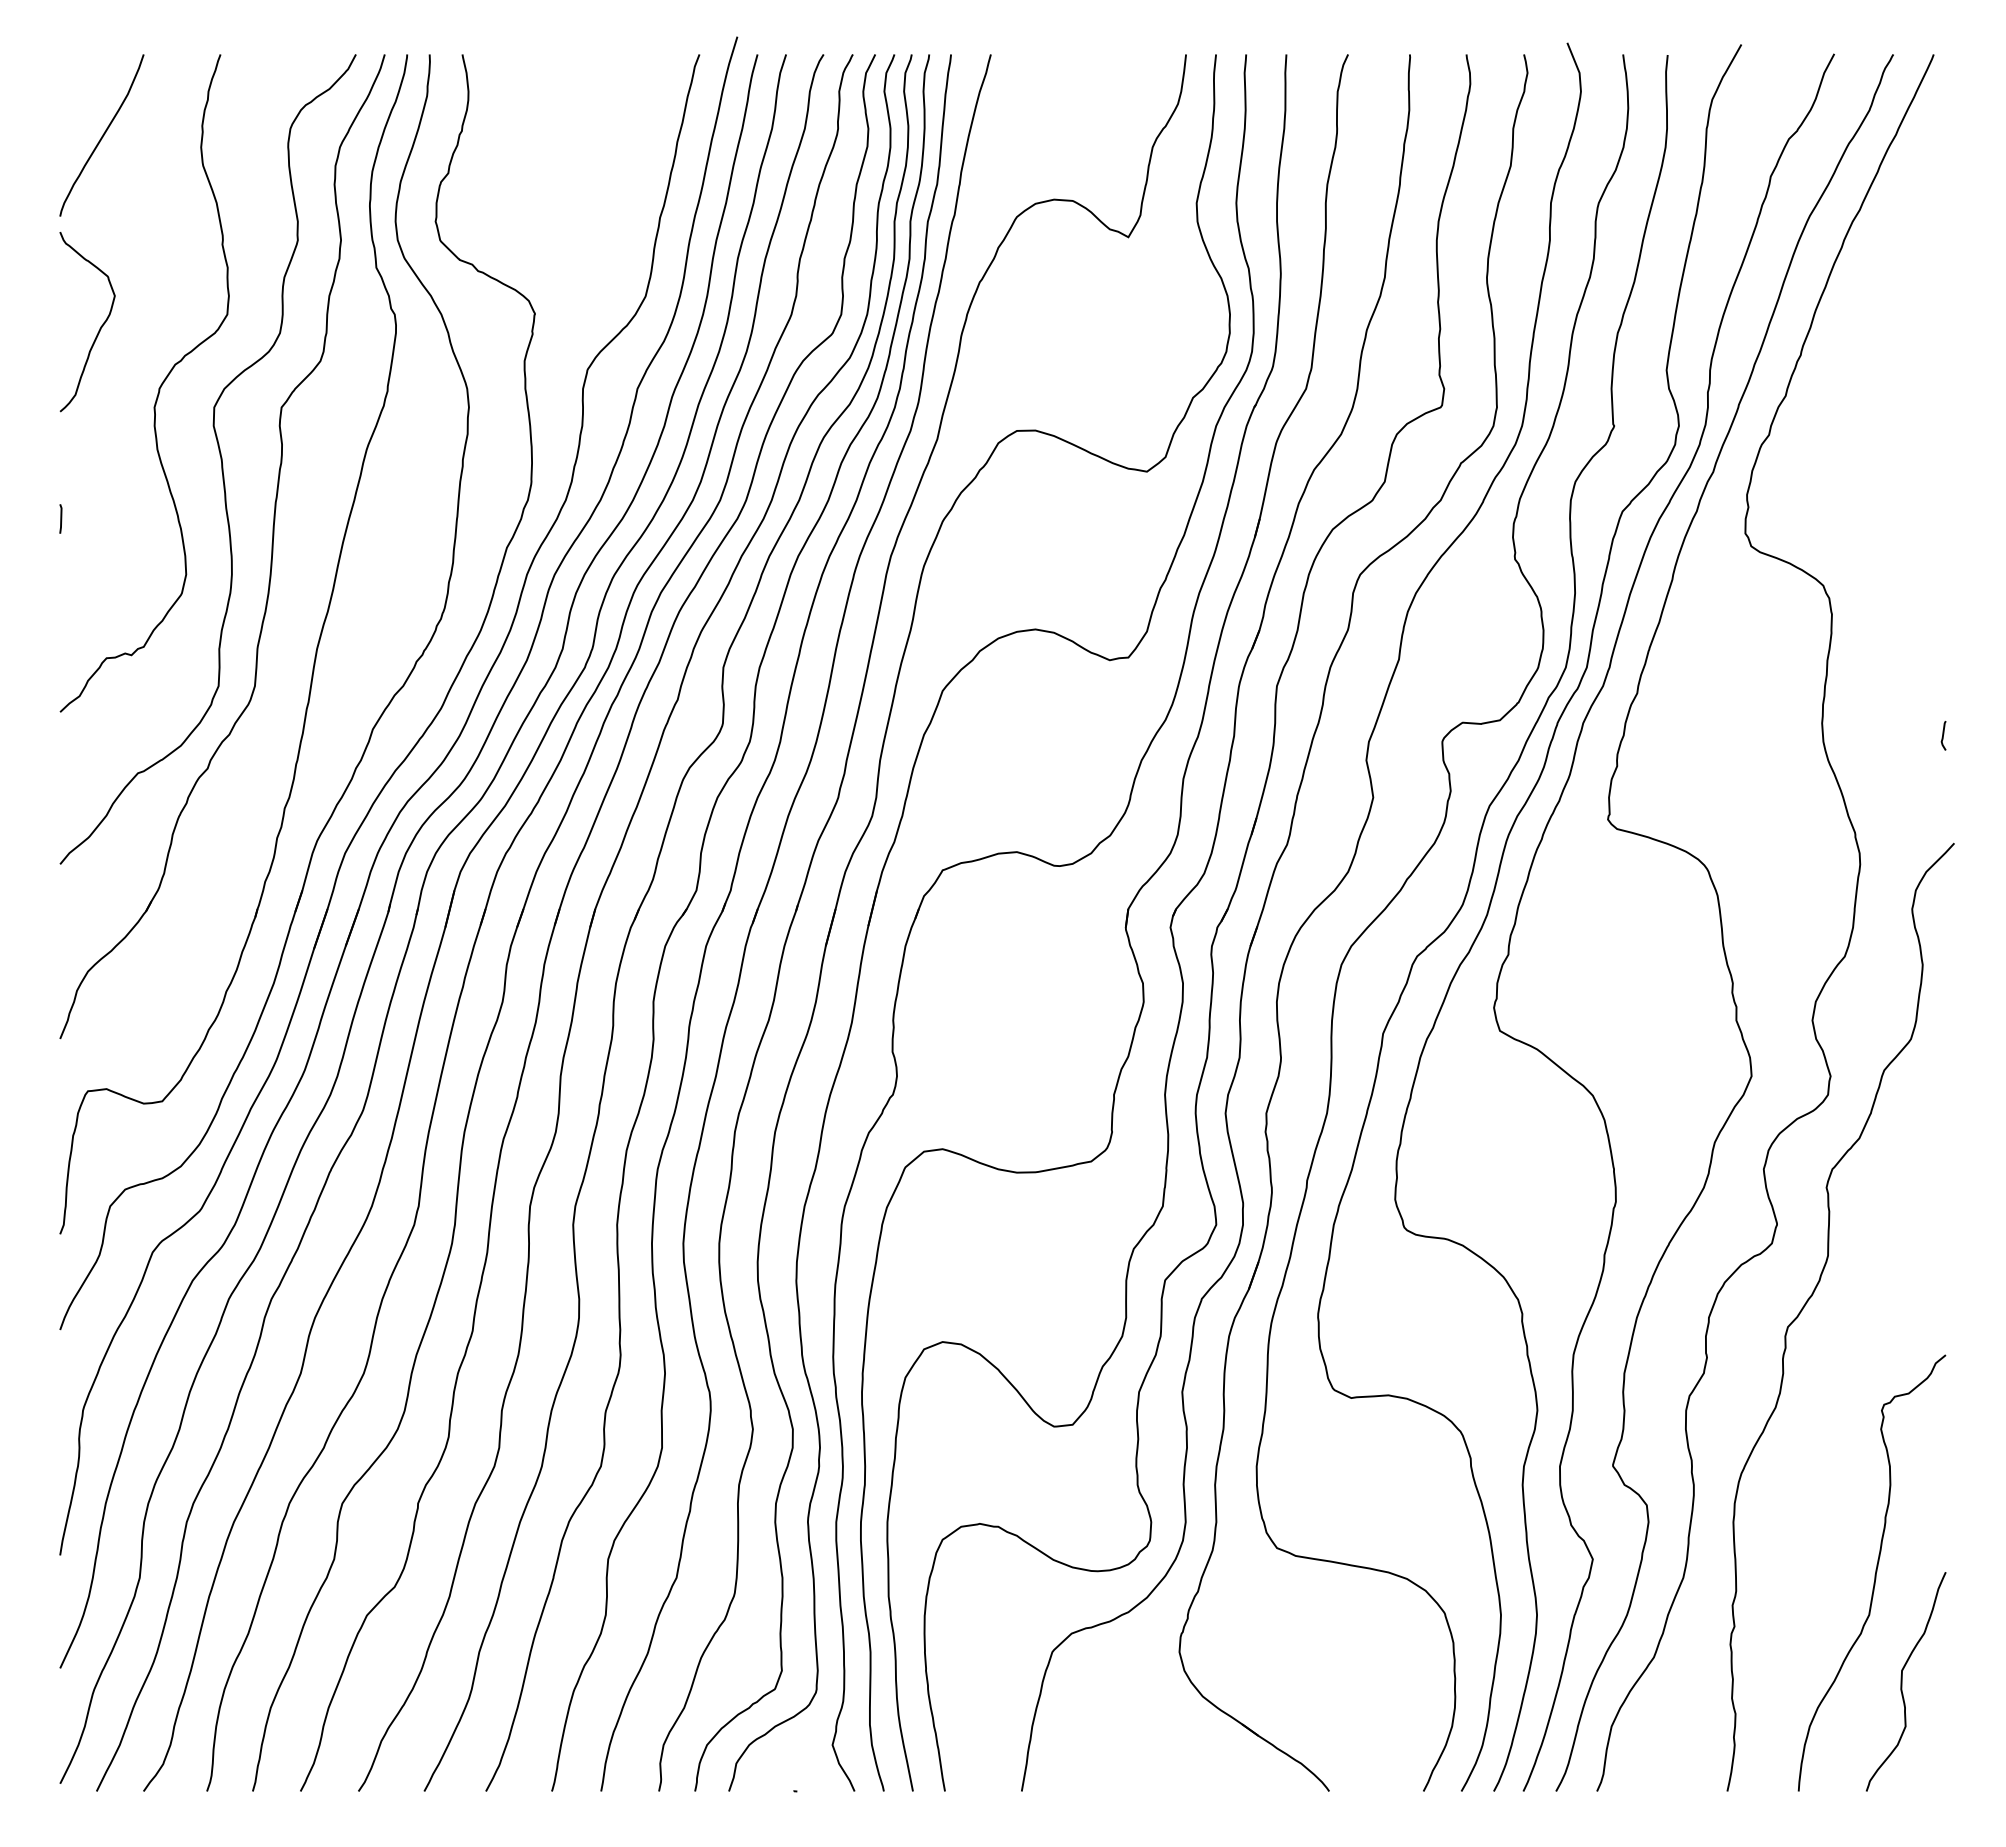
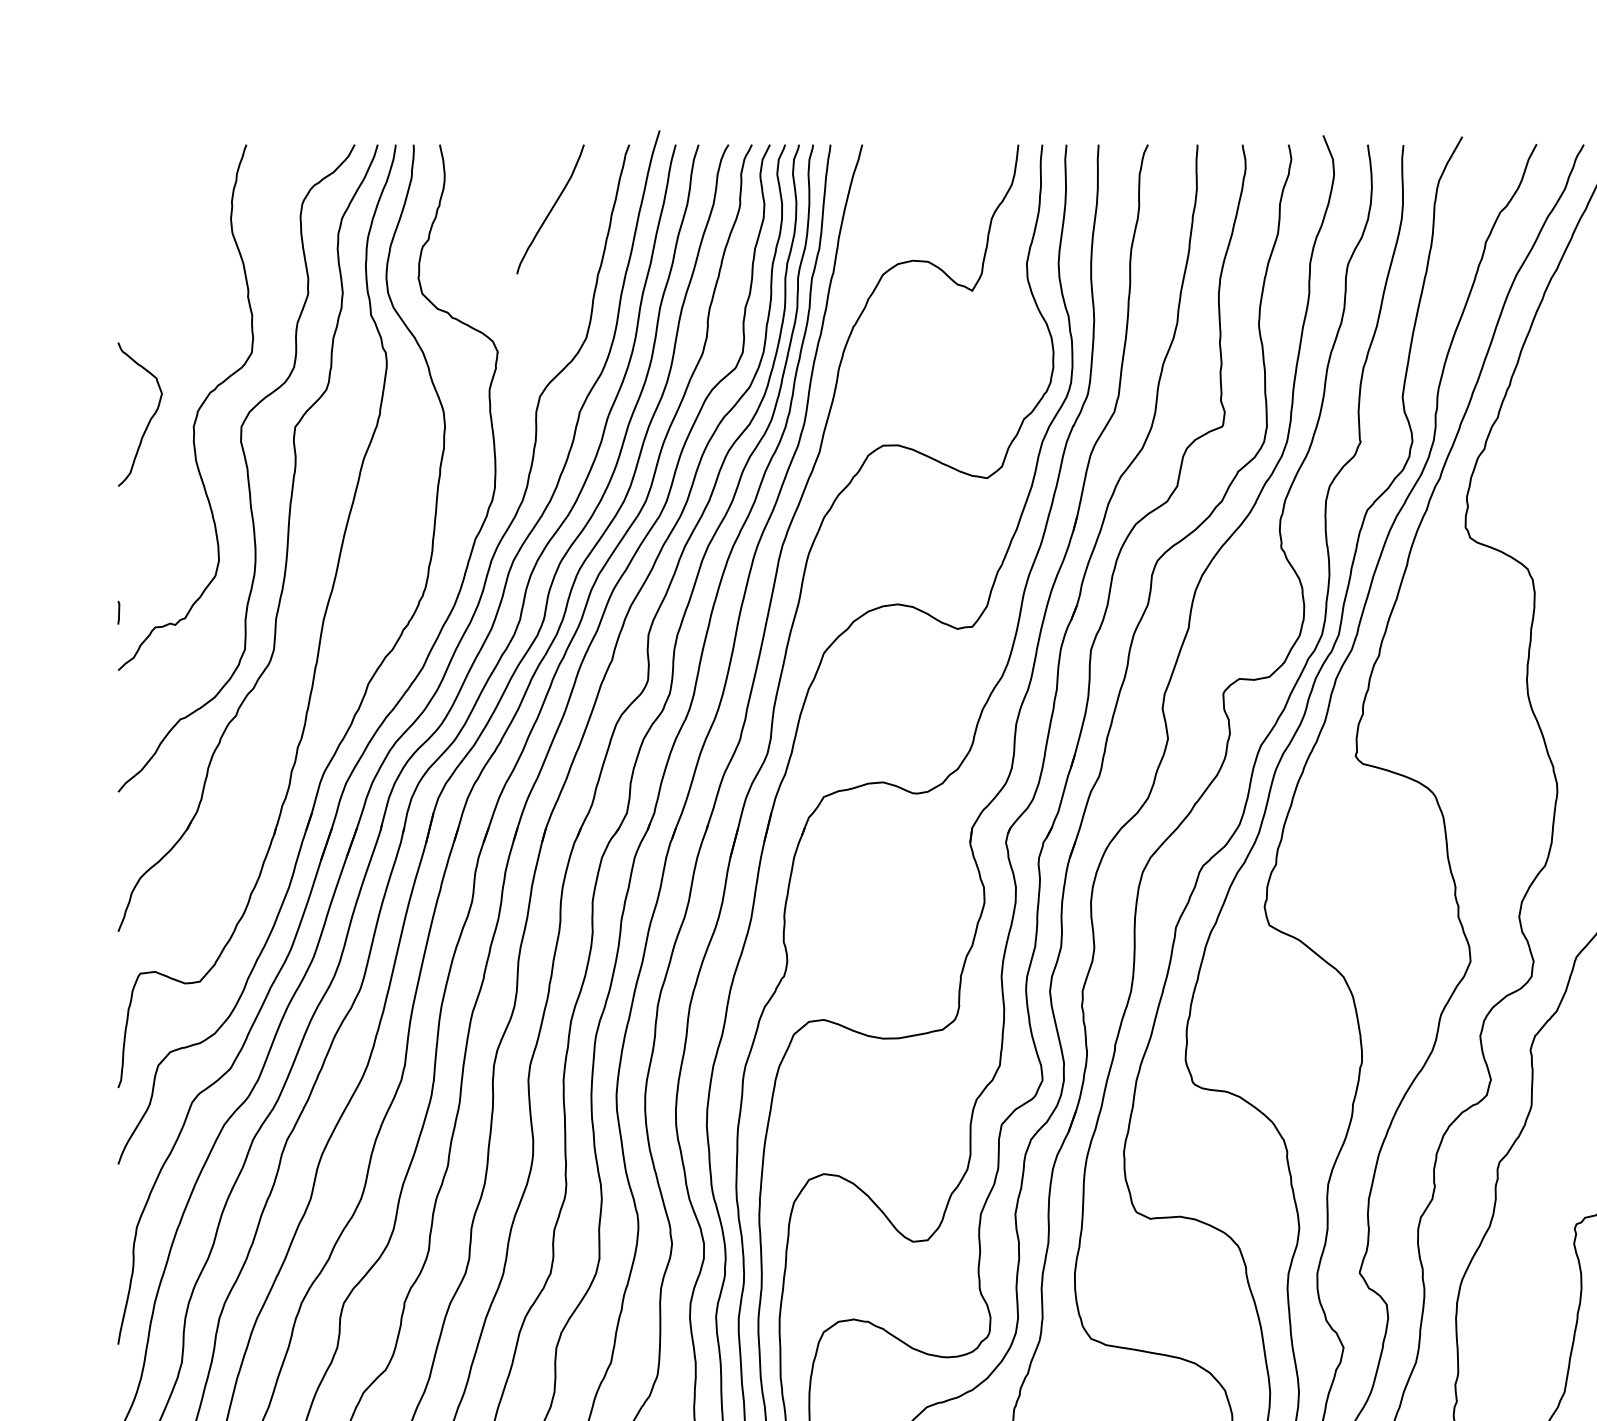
curve: (102, 135) -> (551, 209), moved
curve: (99, 328) -> (149, 419), moved
line: (60, 518) -> (118, 612), moved

